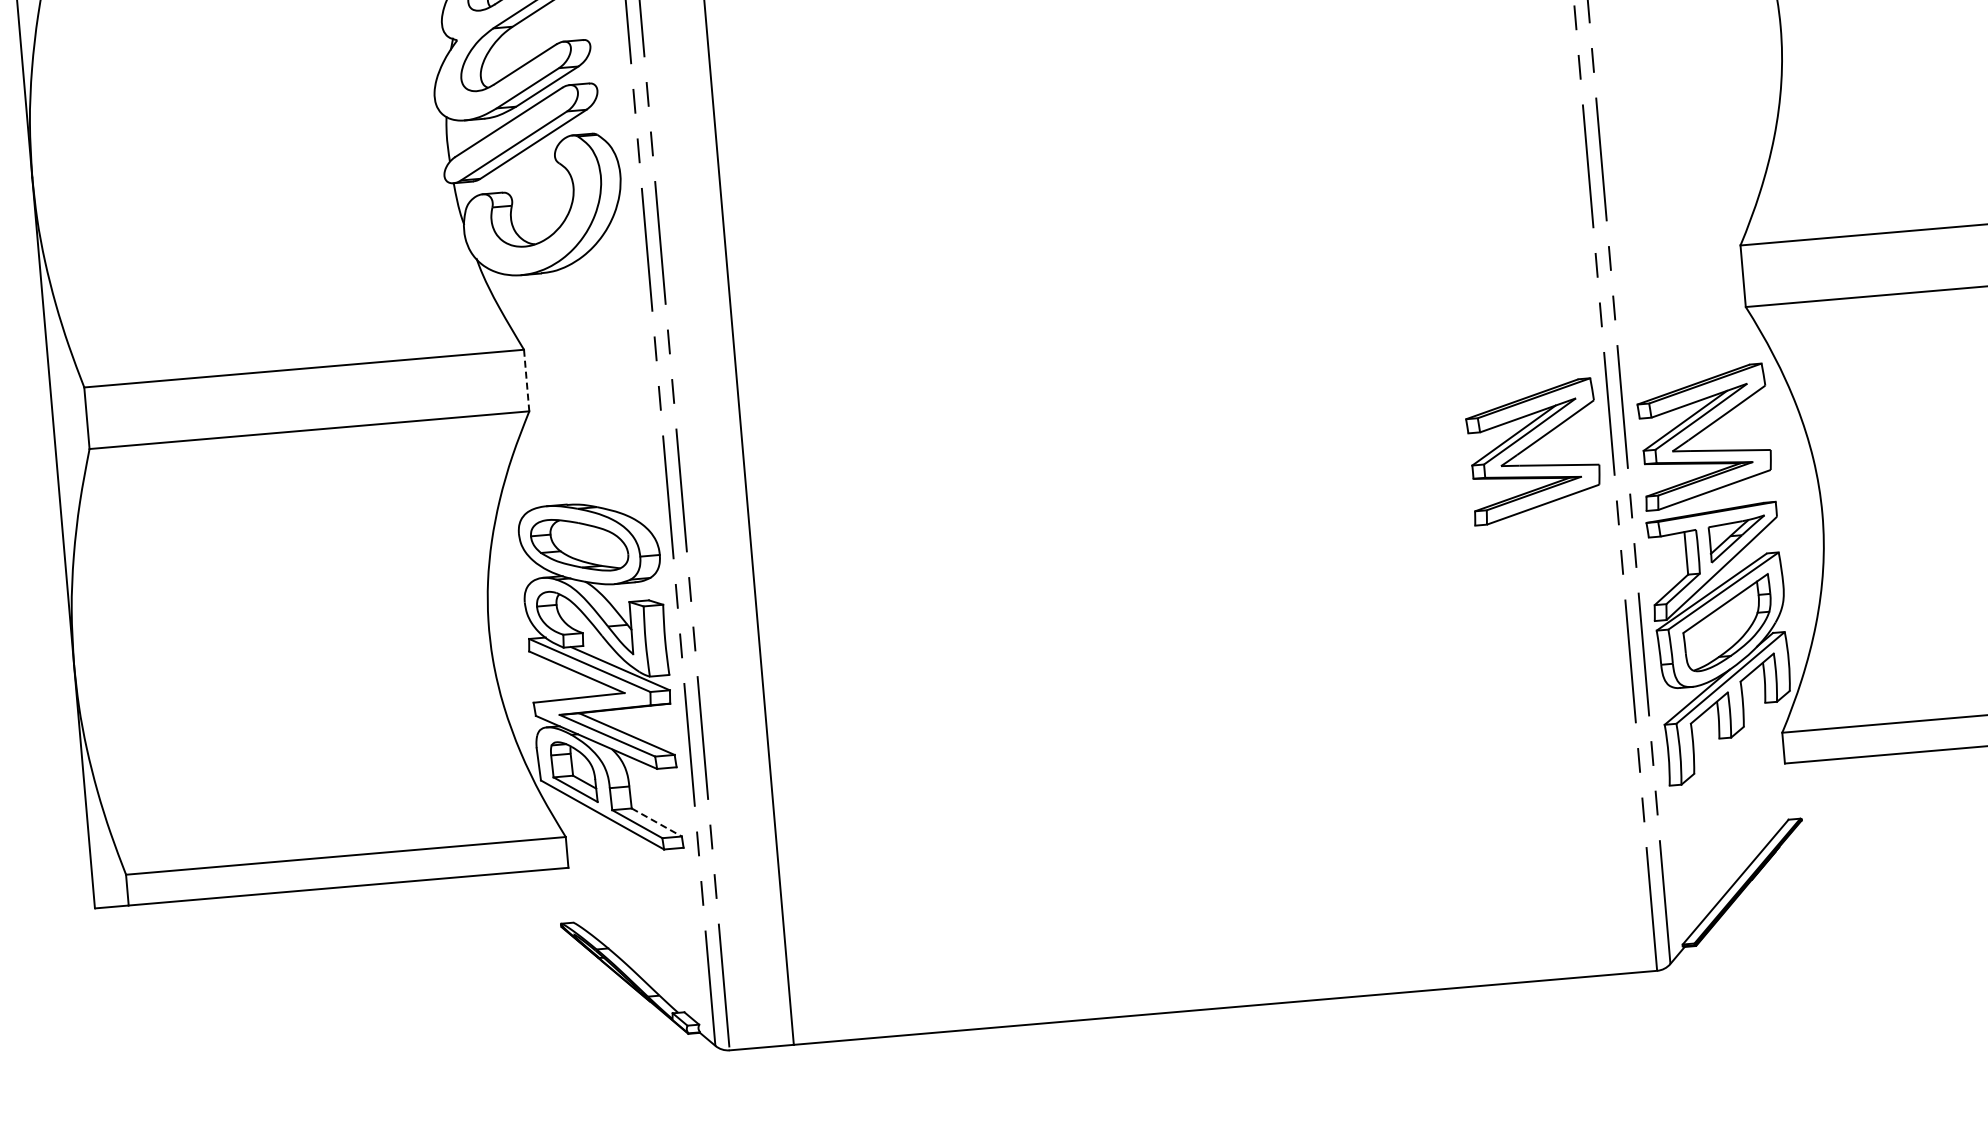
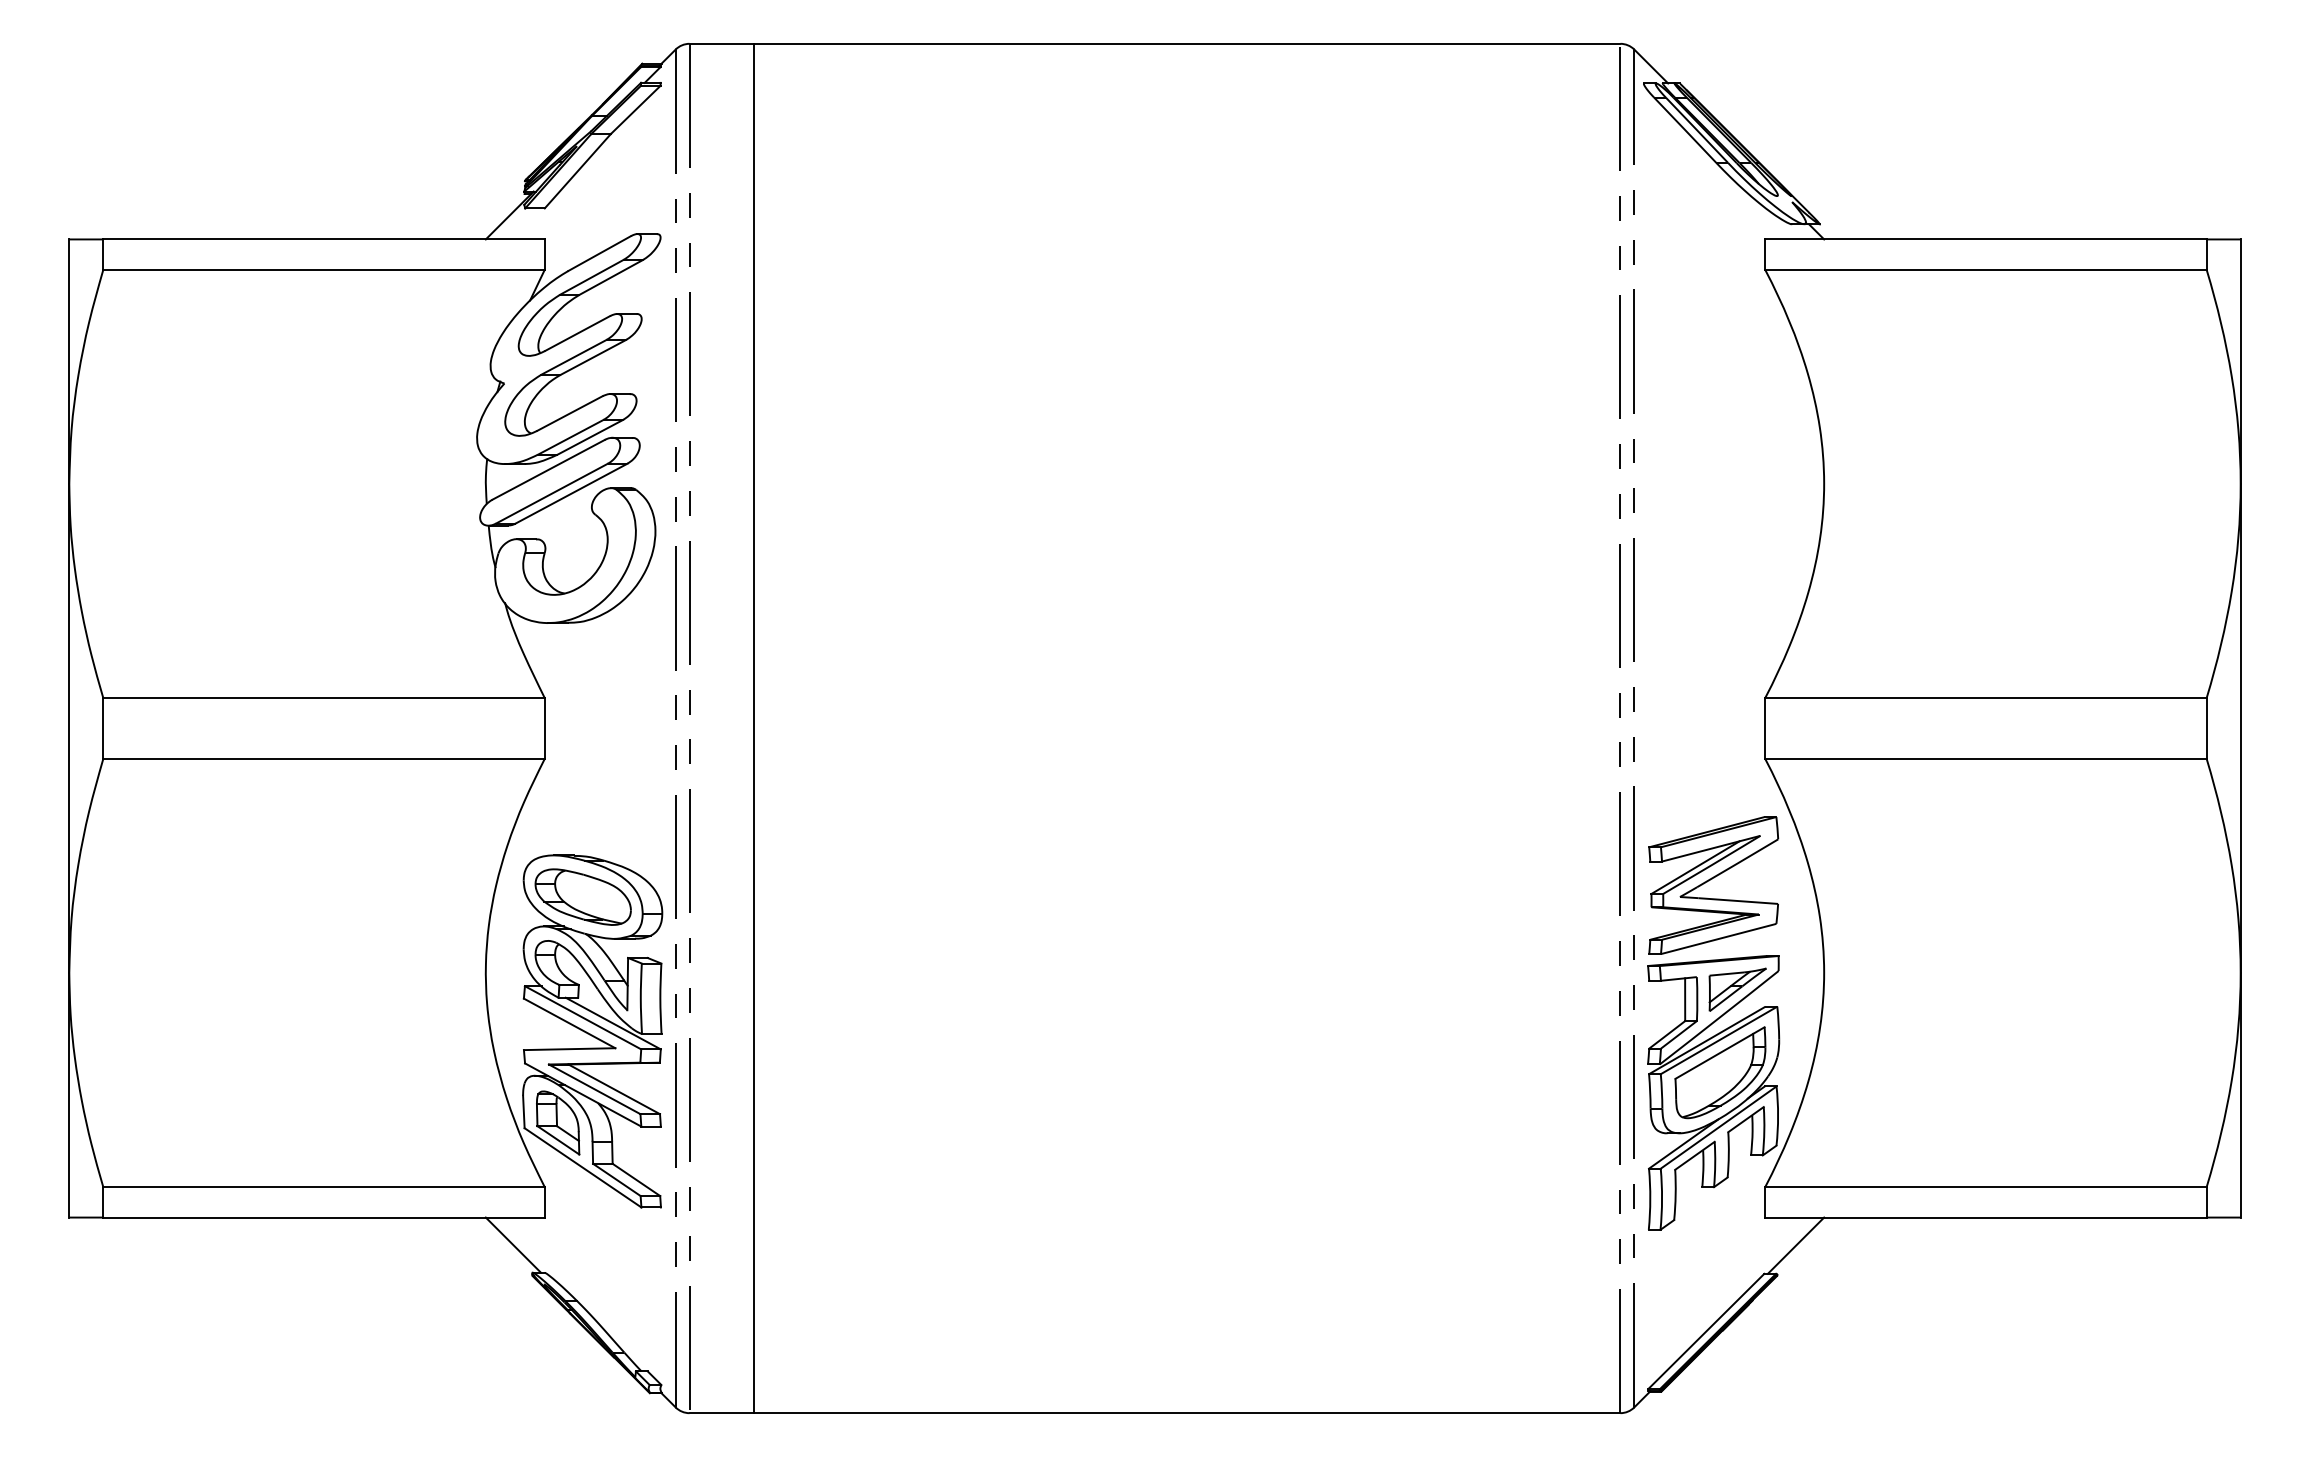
line: (526, 380) -> (544, 728), dashed -> solid
part: (1533, 451) -> (1541, 885), removed
line: (1817, 788) -> (1795, 1245), added
line: (656, 822) -> (636, 1179), dashed -> solid
line: (538, 897) -> (512, 1244), added

